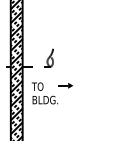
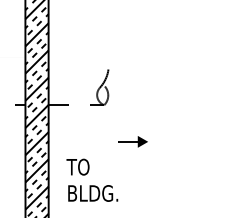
text: (45, 93) -> (93, 180), moved

